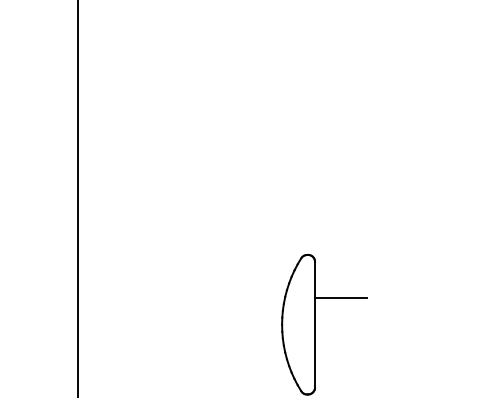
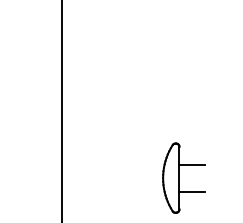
line: (341, 351) -> (192, 191), added

